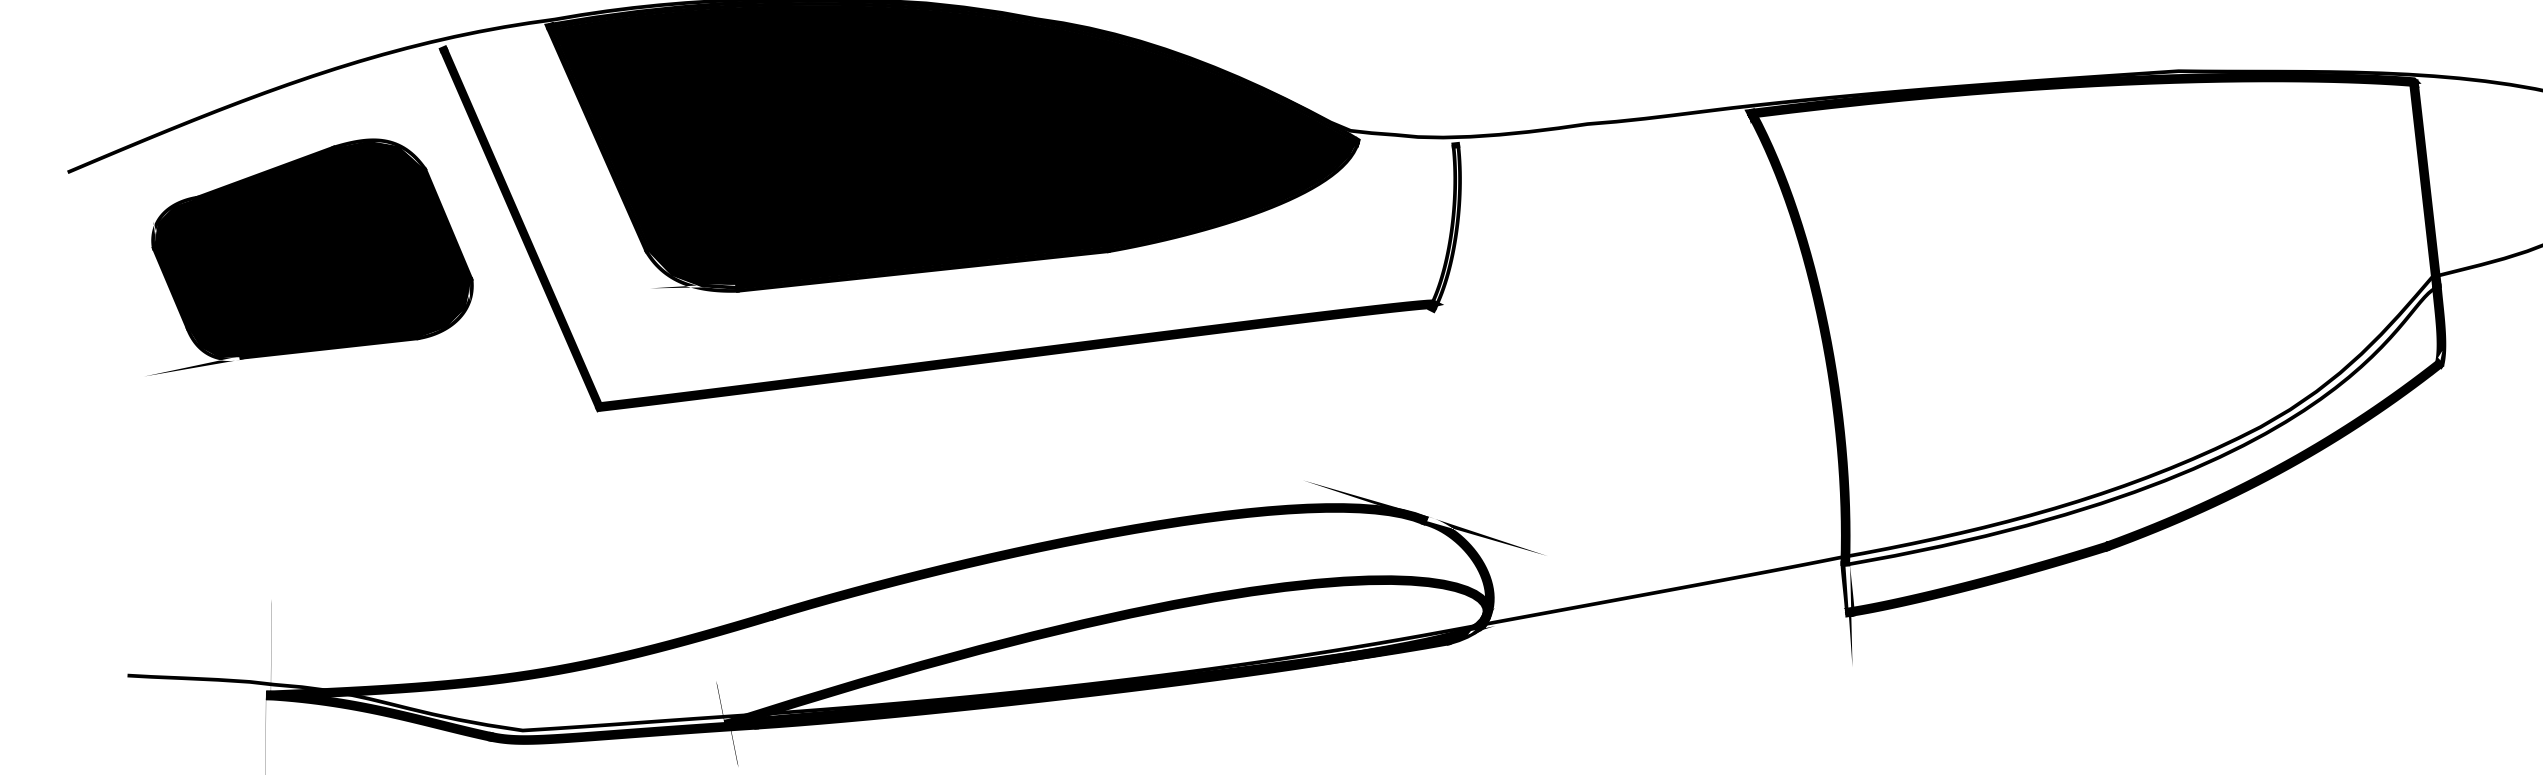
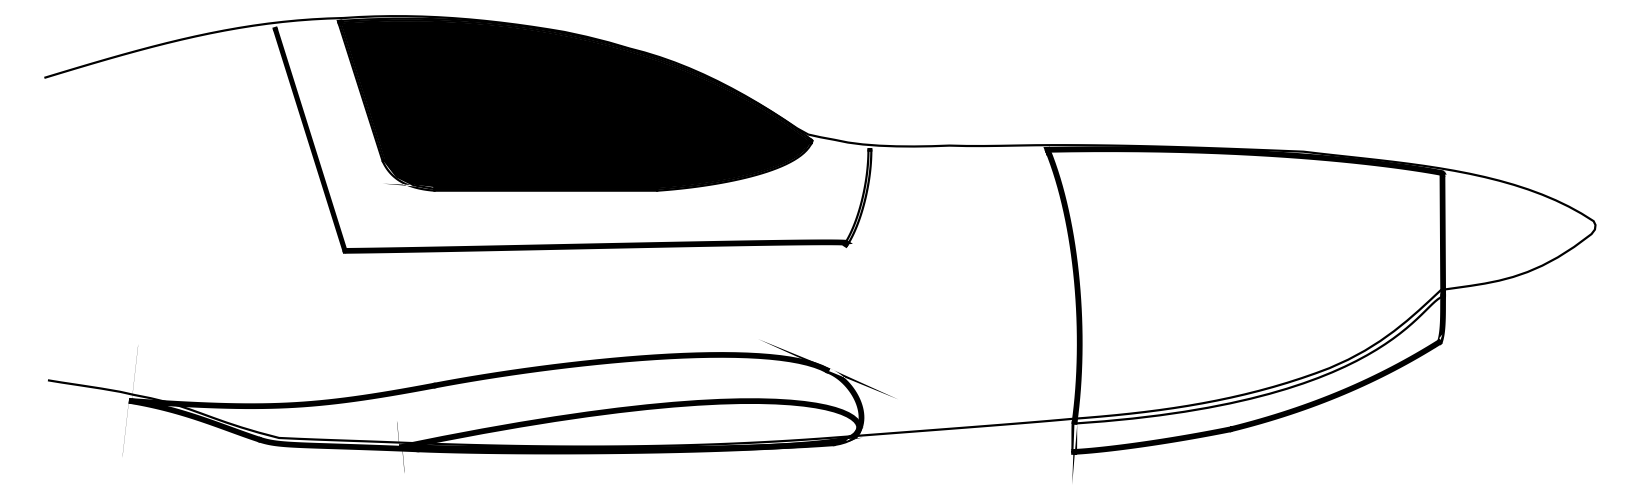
part: (303, 250) -> (179, 139), removed

